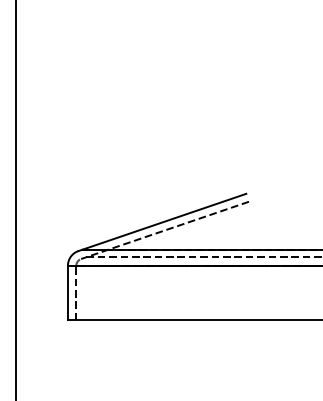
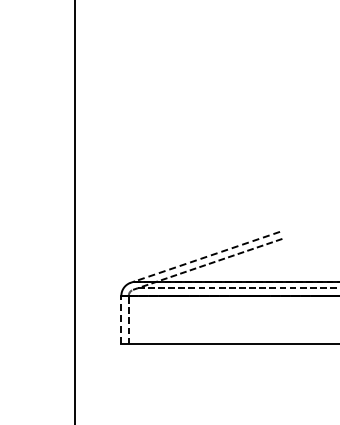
line: (164, 221) -> (207, 256), solid -> dashed
line: (68, 292) -> (121, 319), solid -> dashed

